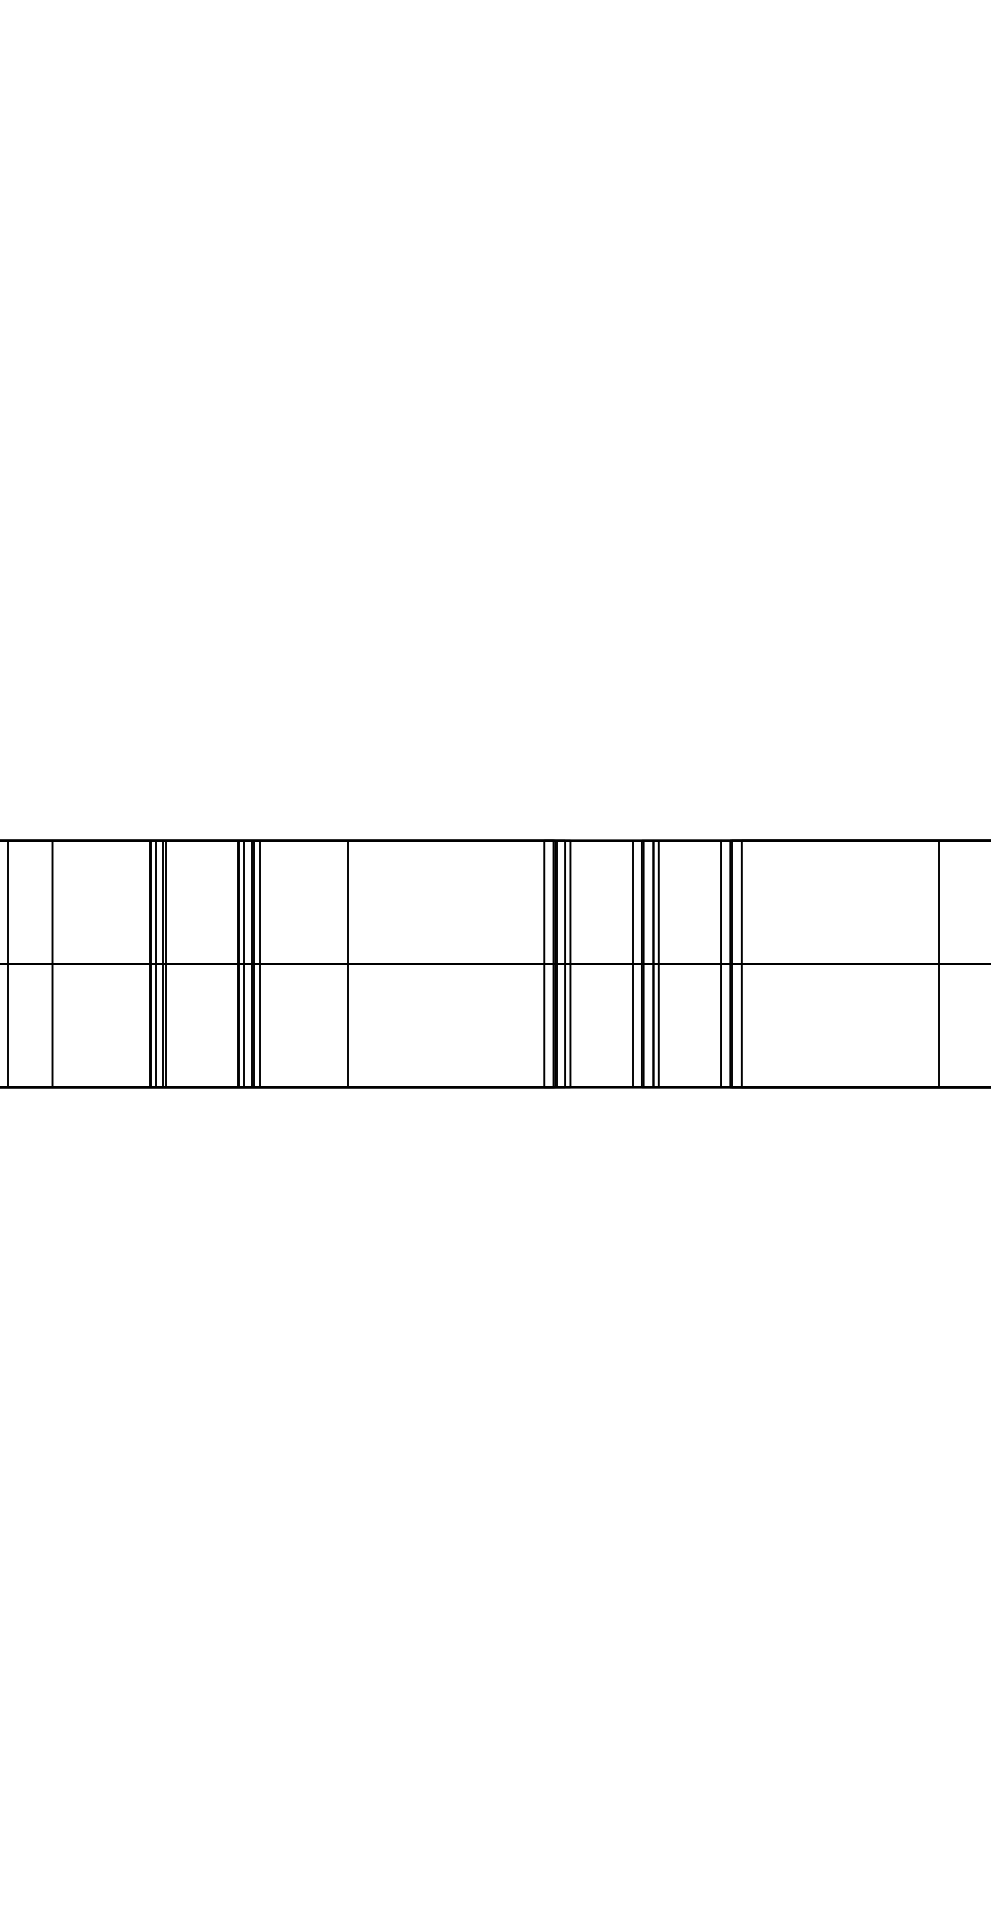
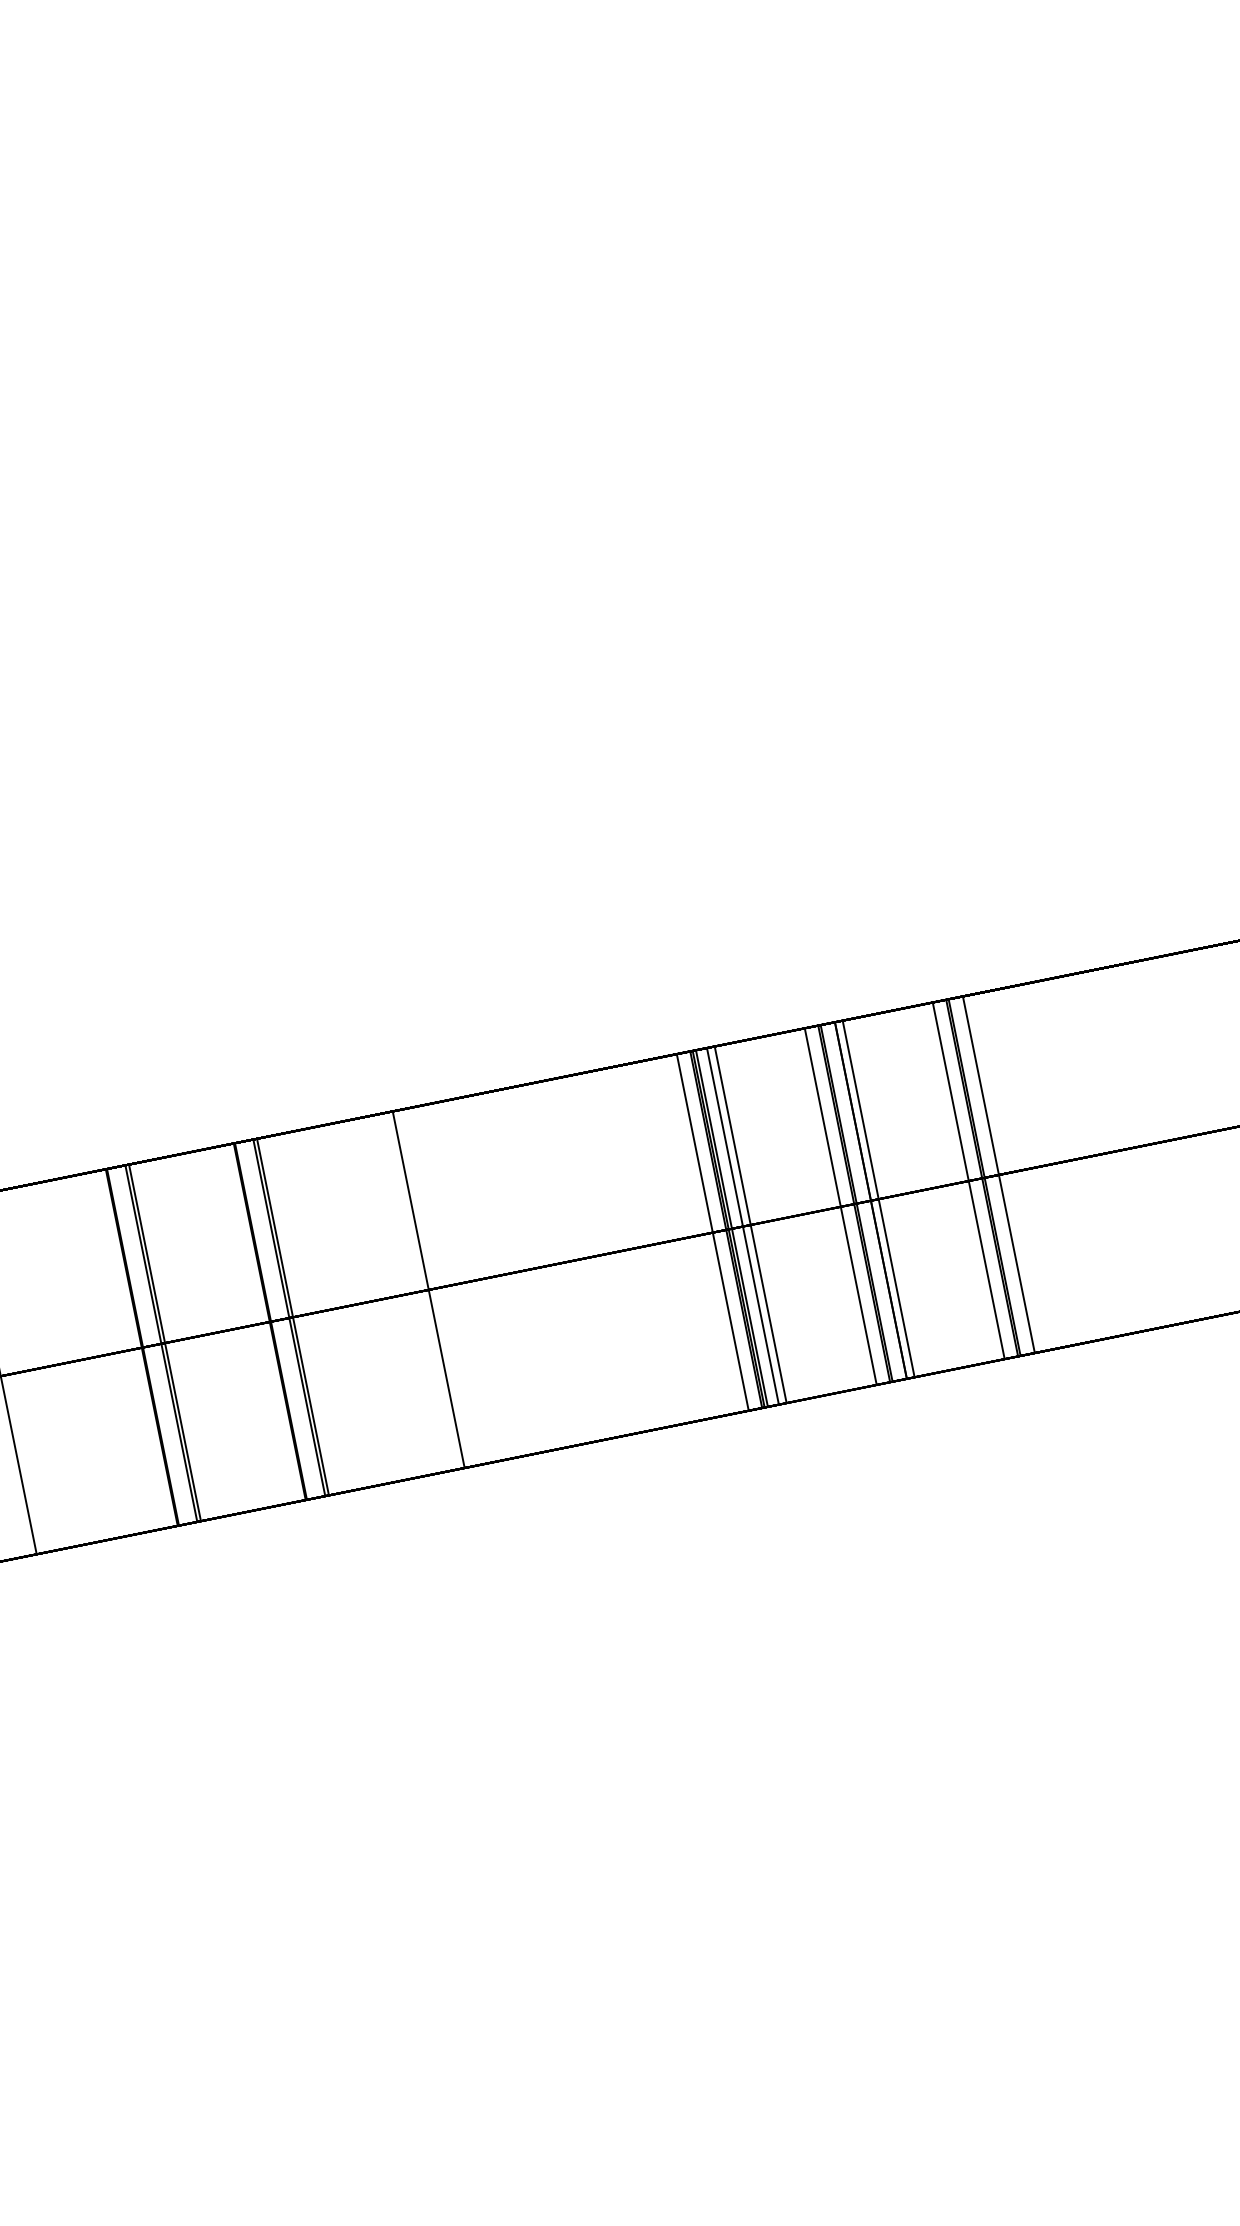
line: (155, 963) -> (149, 1345), removed
line: (244, 963) -> (278, 1319), removed
line: (259, 963) -> (300, 1314), removed

